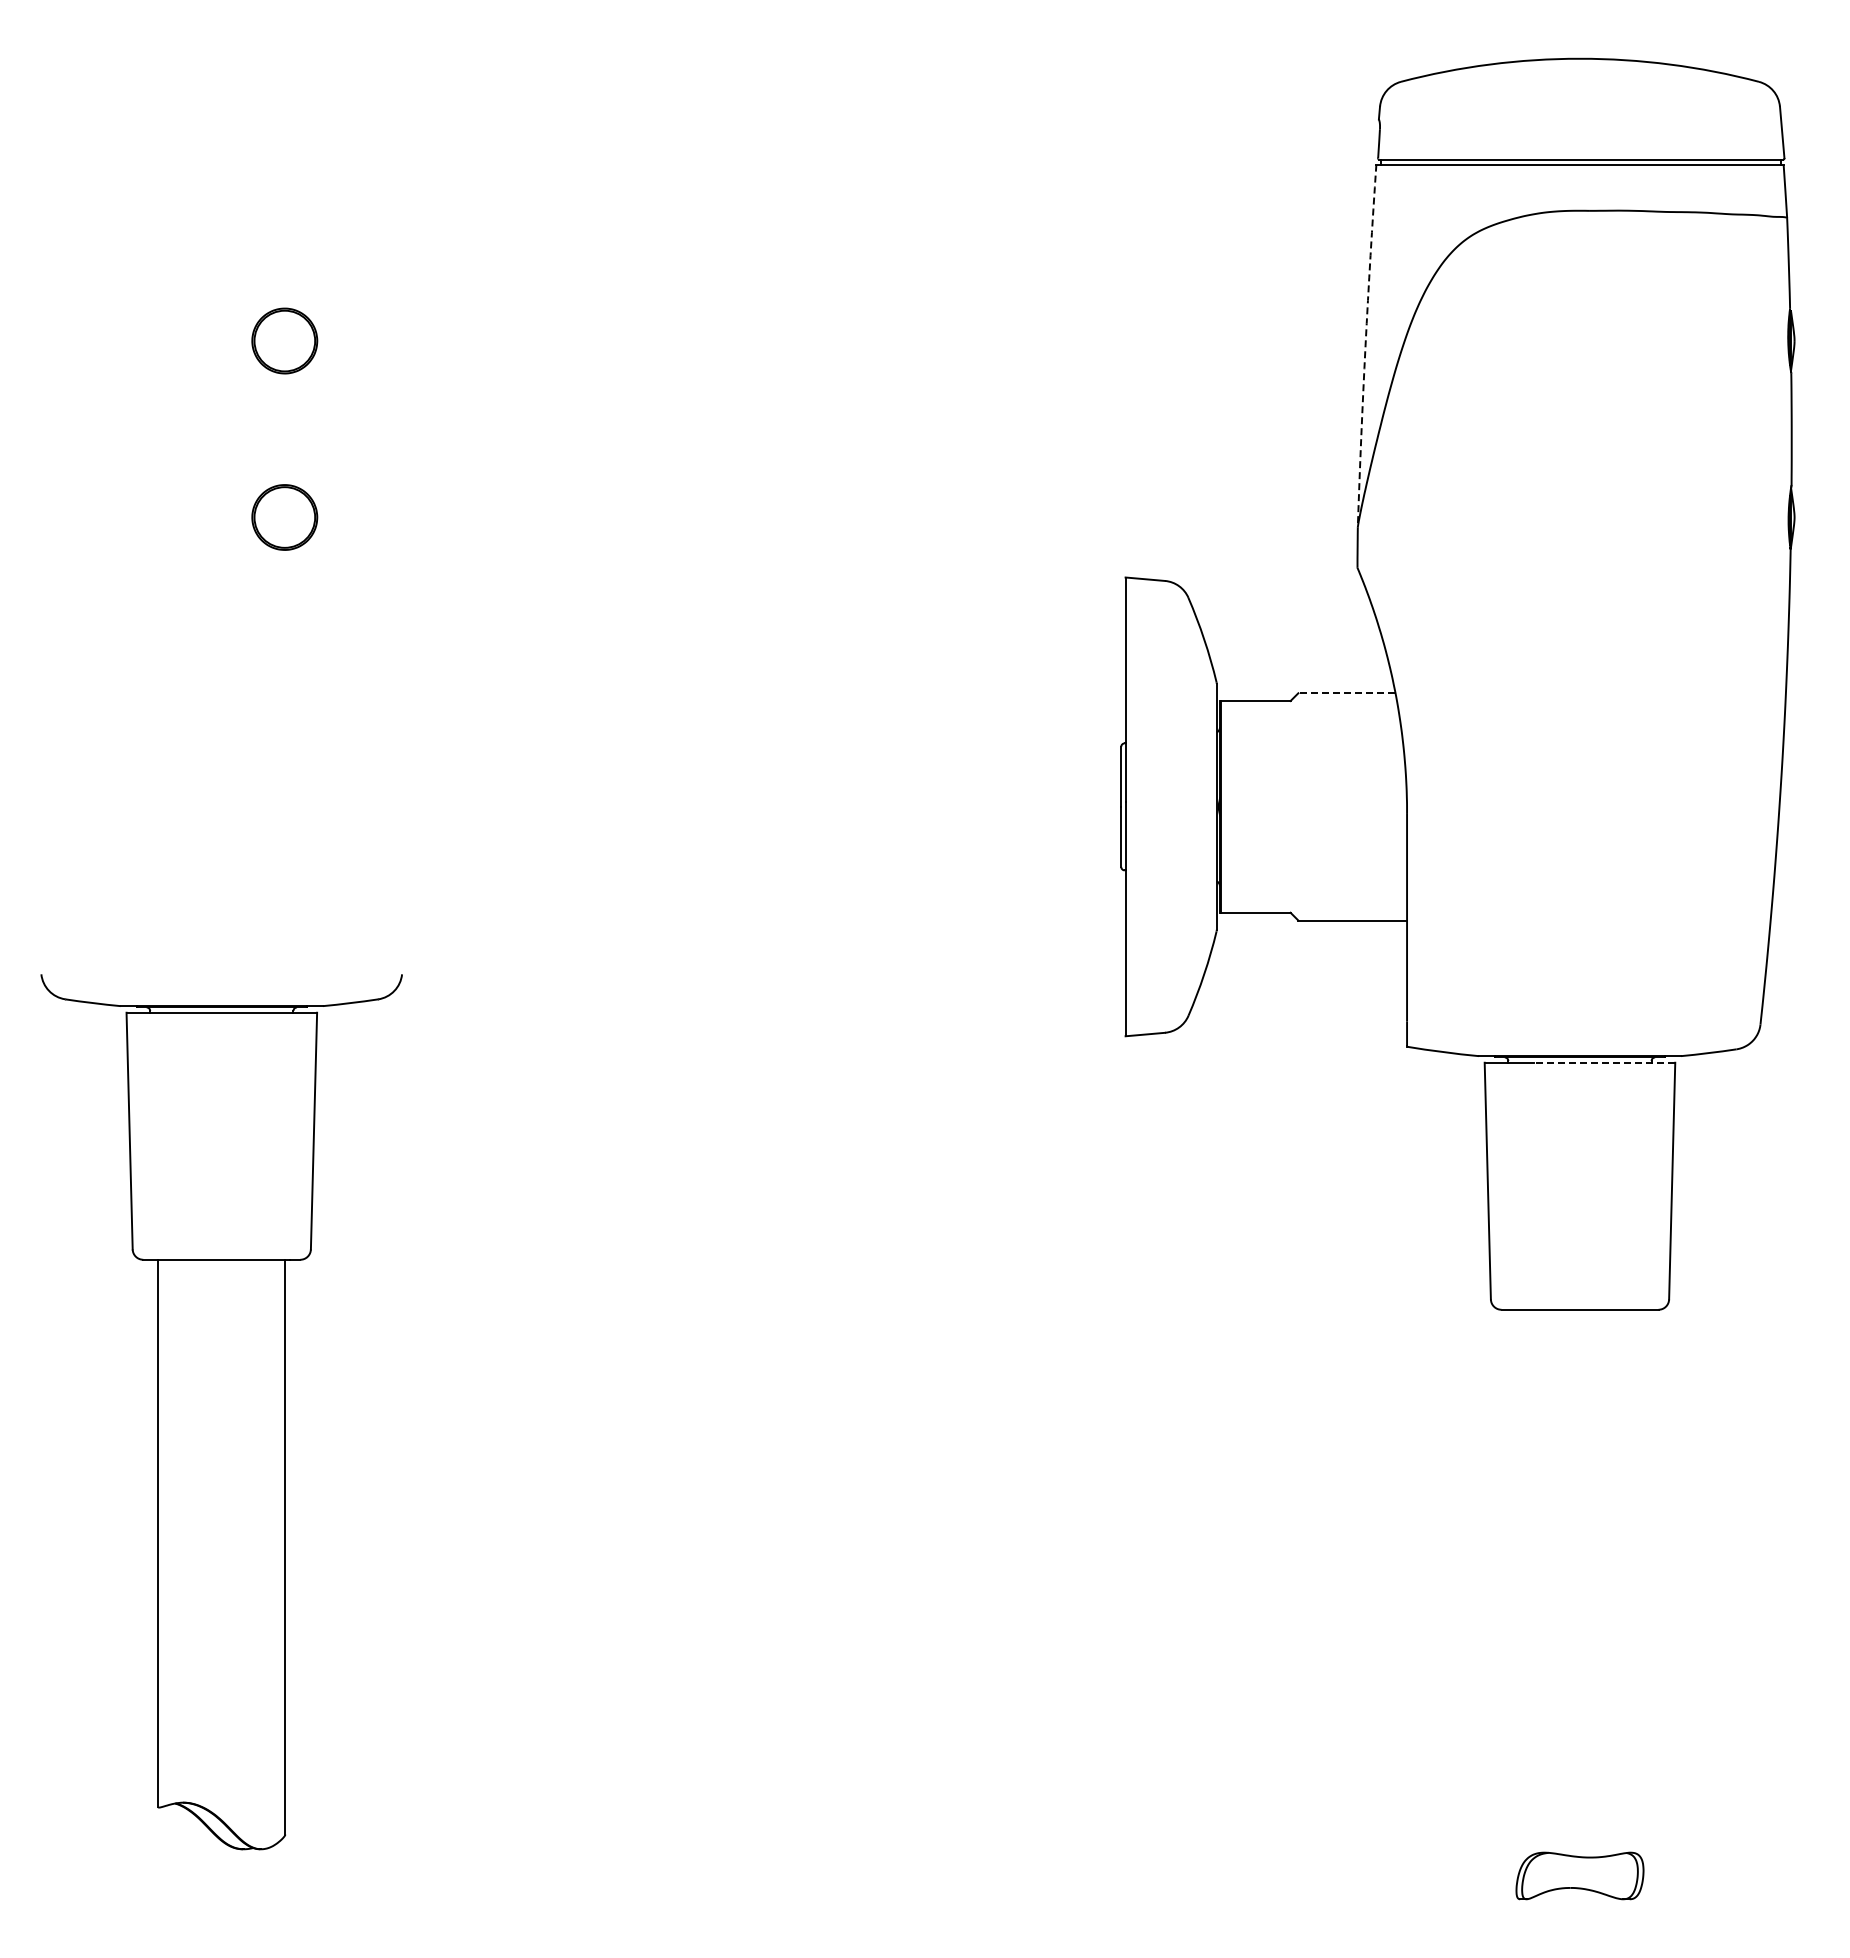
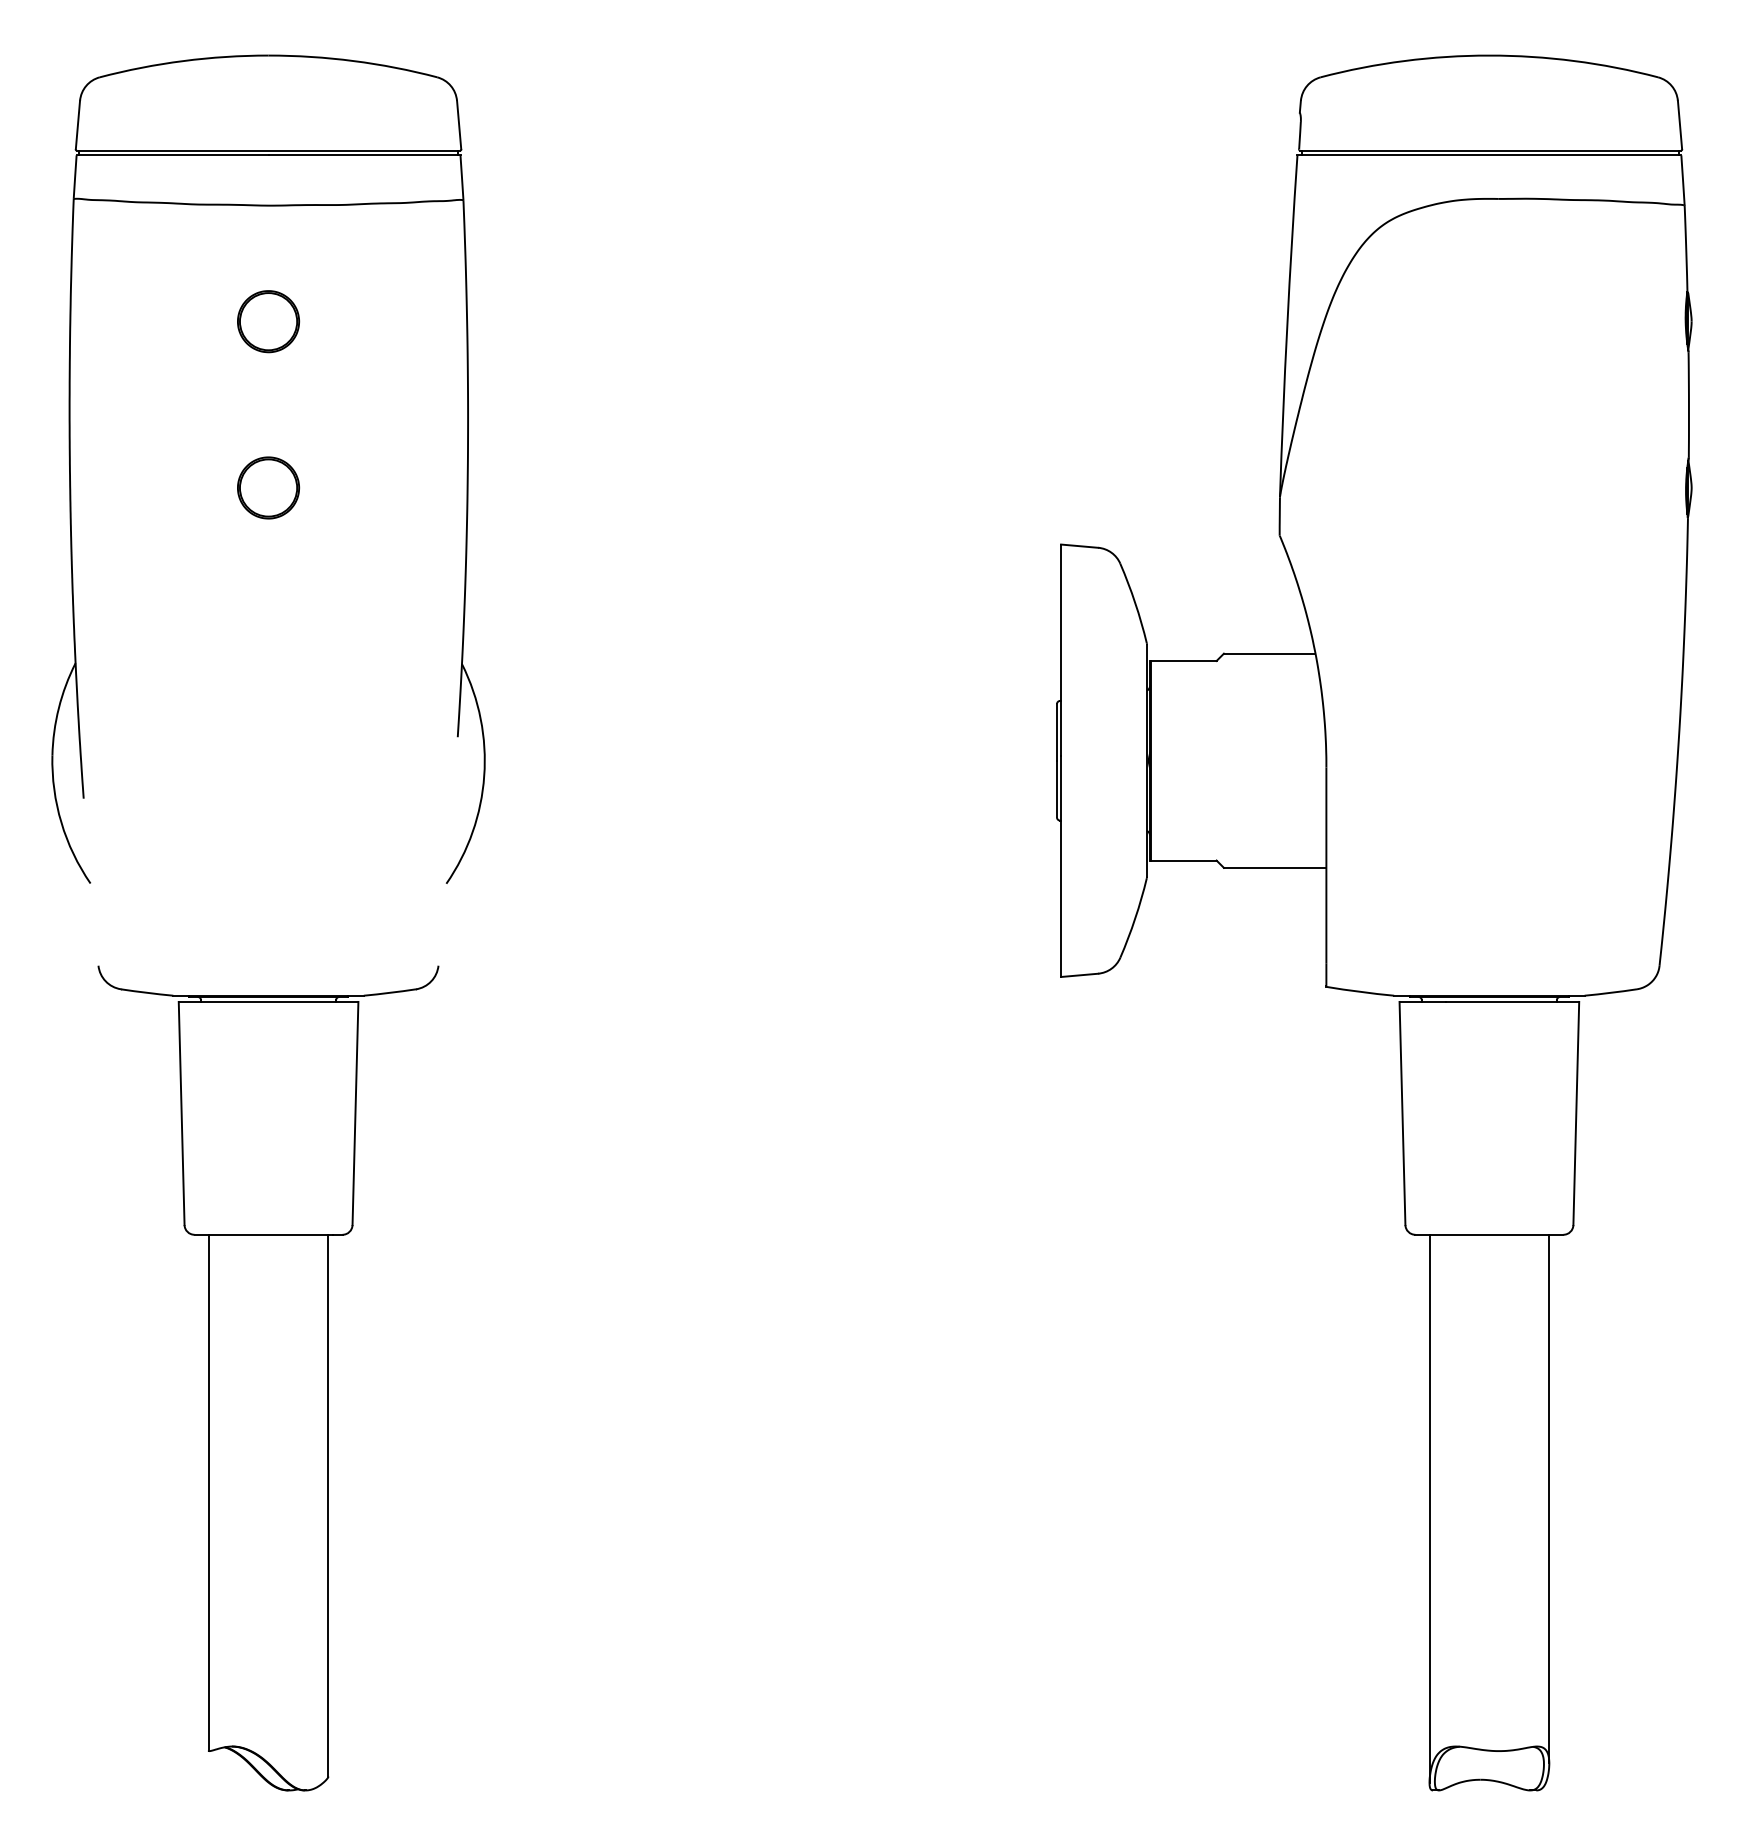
arc: (1365, 345) -> (1287, 325), dashed -> solid
part: (75, 502) -> (71, 473), added
line: (1346, 693) -> (1269, 653), dashed -> solid
line: (1604, 1062) -> (1512, 1001), dashed -> solid
part: (221, 1412) -> (268, 1378), moved
line: (1643, 1589) -> (1549, 1498), added
line: (1516, 1599) -> (1429, 1507), added

